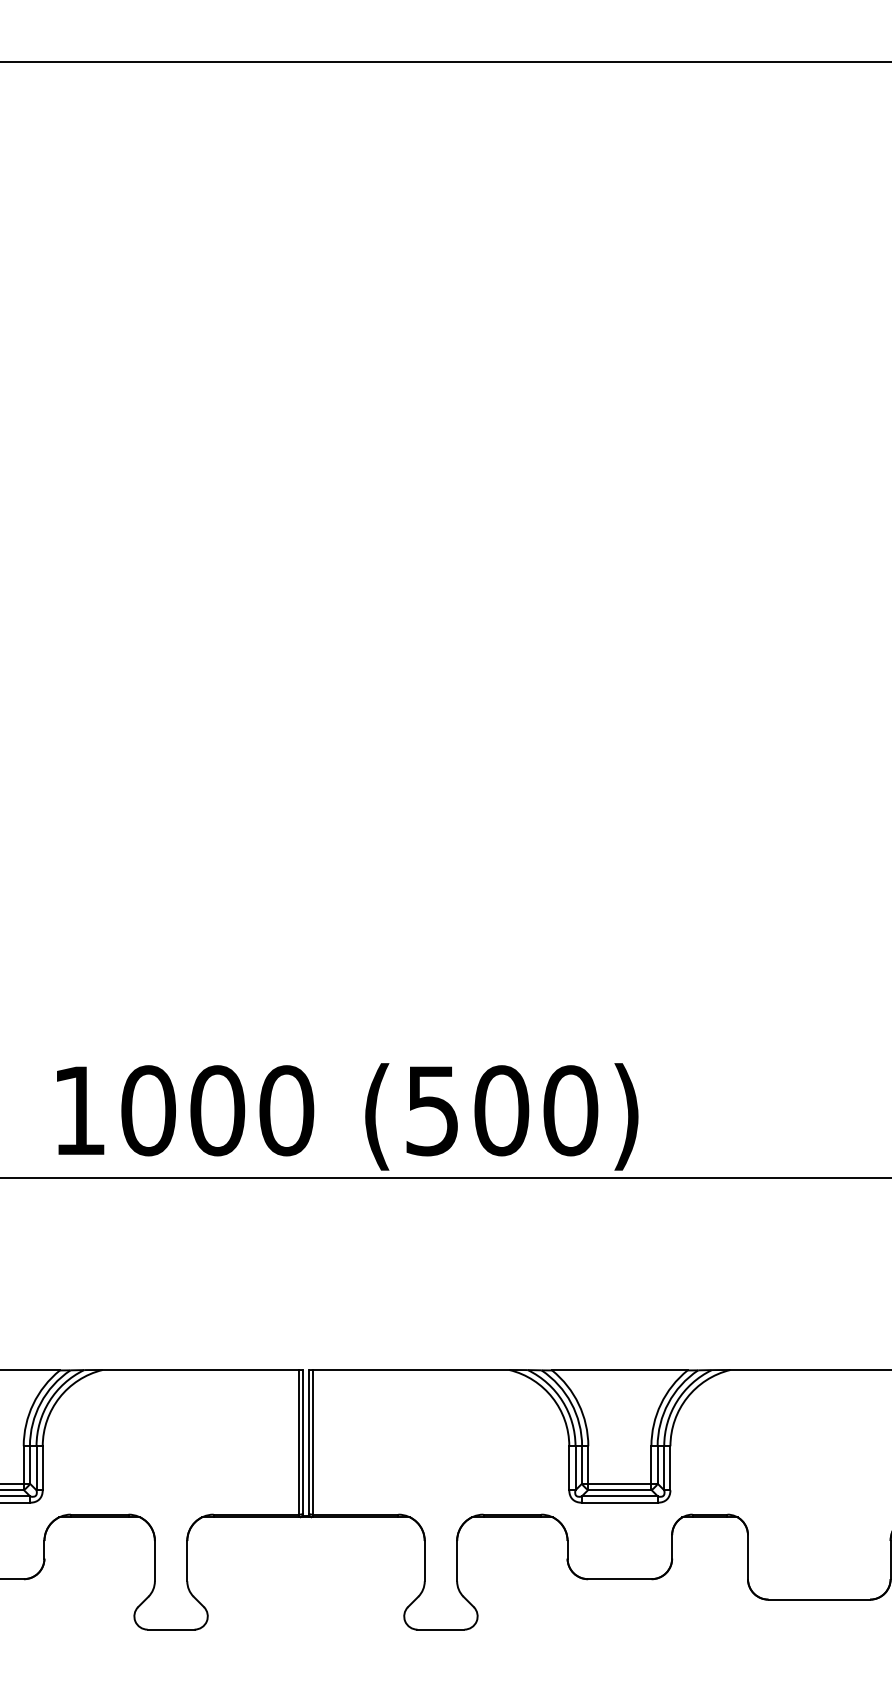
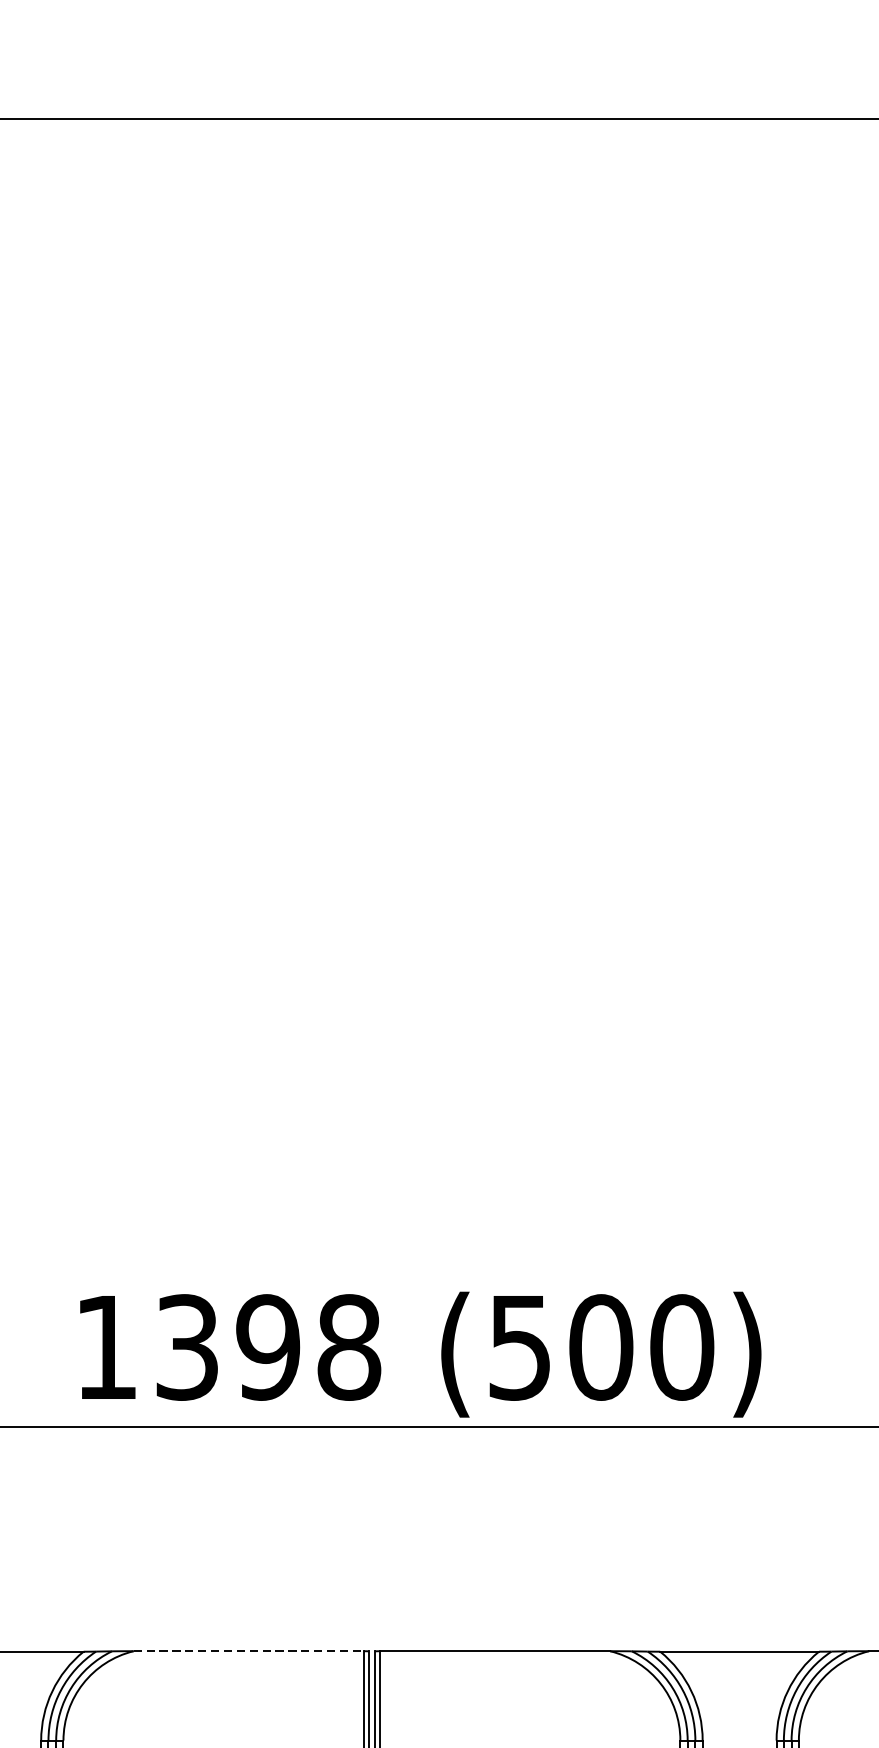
text: (217, 1110) -> (268, 1347), 1000 -> 1398
line: (201, 1370) -> (249, 1651), solid -> dashed

